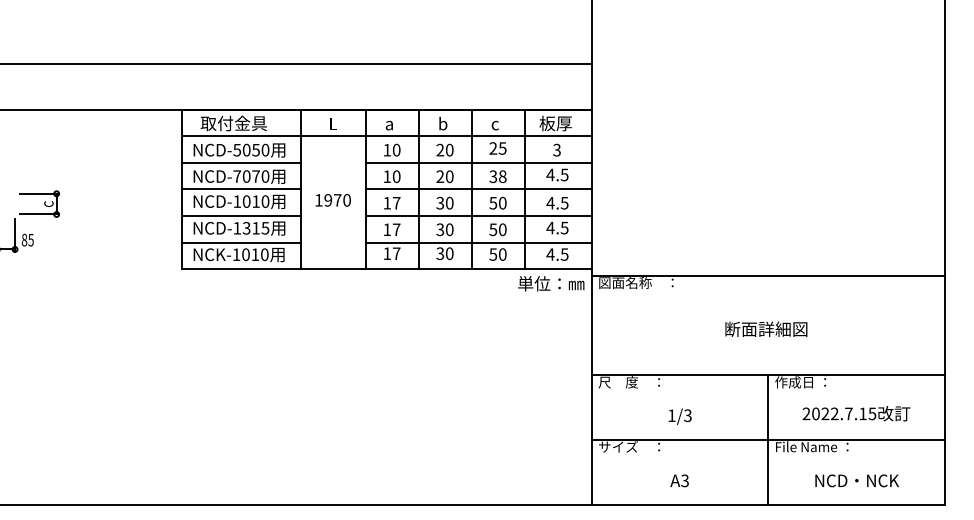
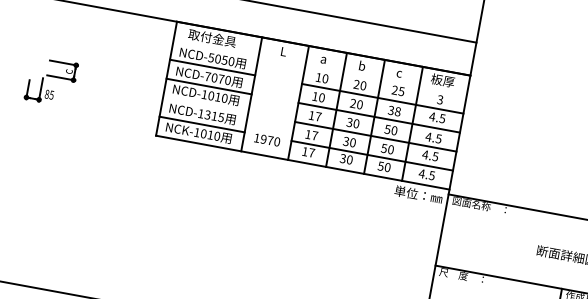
line: (386, 136) -> (319, 67), removed
text: (332, 200) -> (266, 140), moved
line: (240, 216) -> (204, 105), removed

